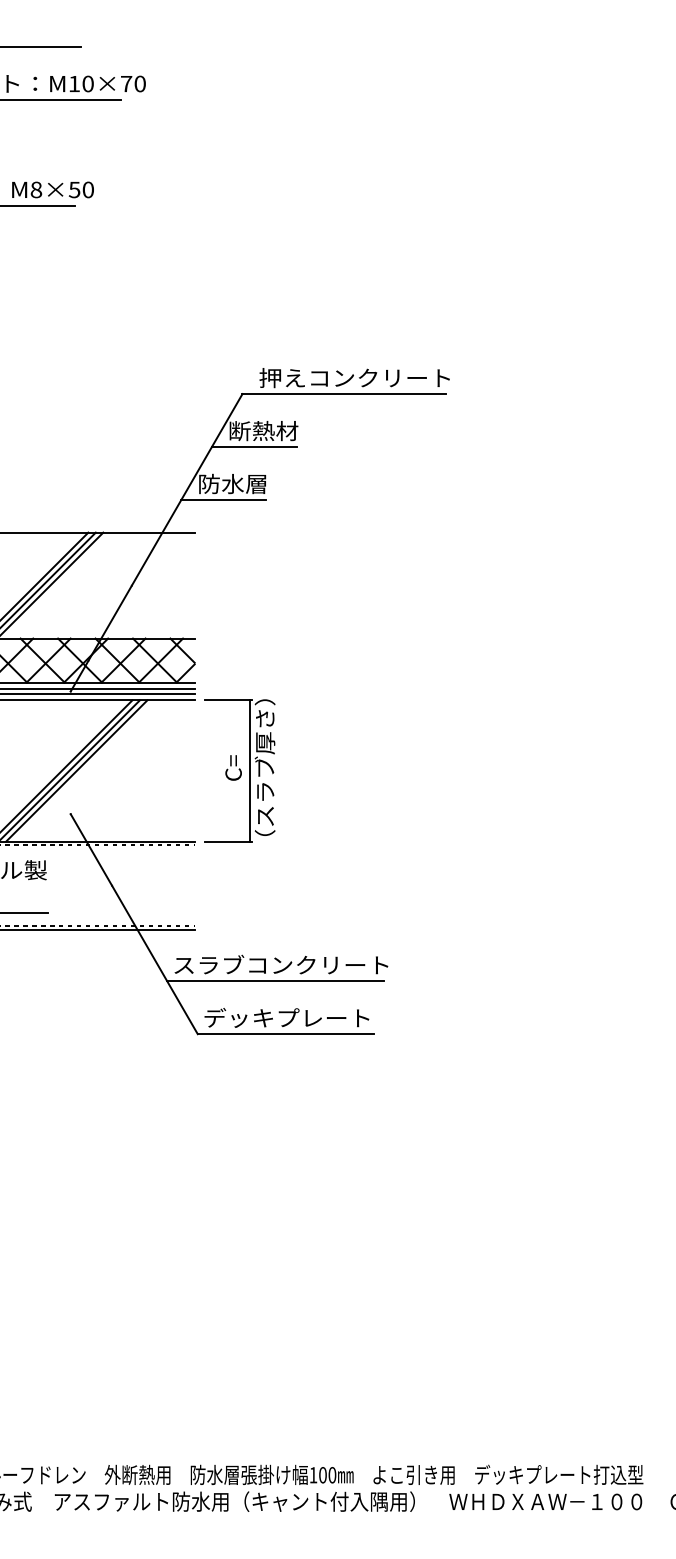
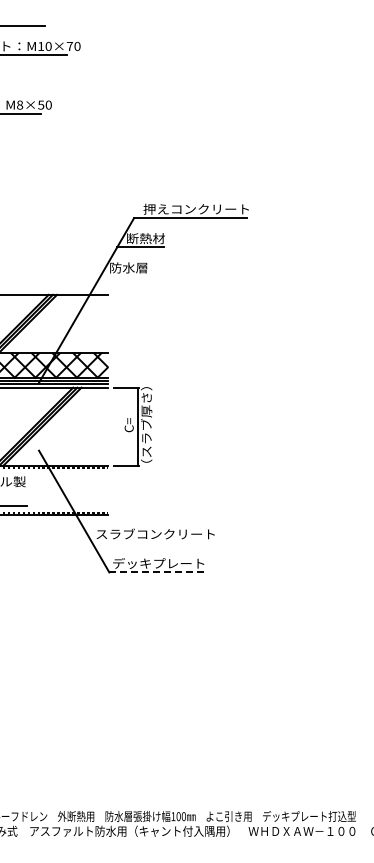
line: (223, 499) -> (123, 276), removed
line: (275, 981) -> (152, 543), removed
line: (286, 1034) -> (158, 572), solid -> dashed

